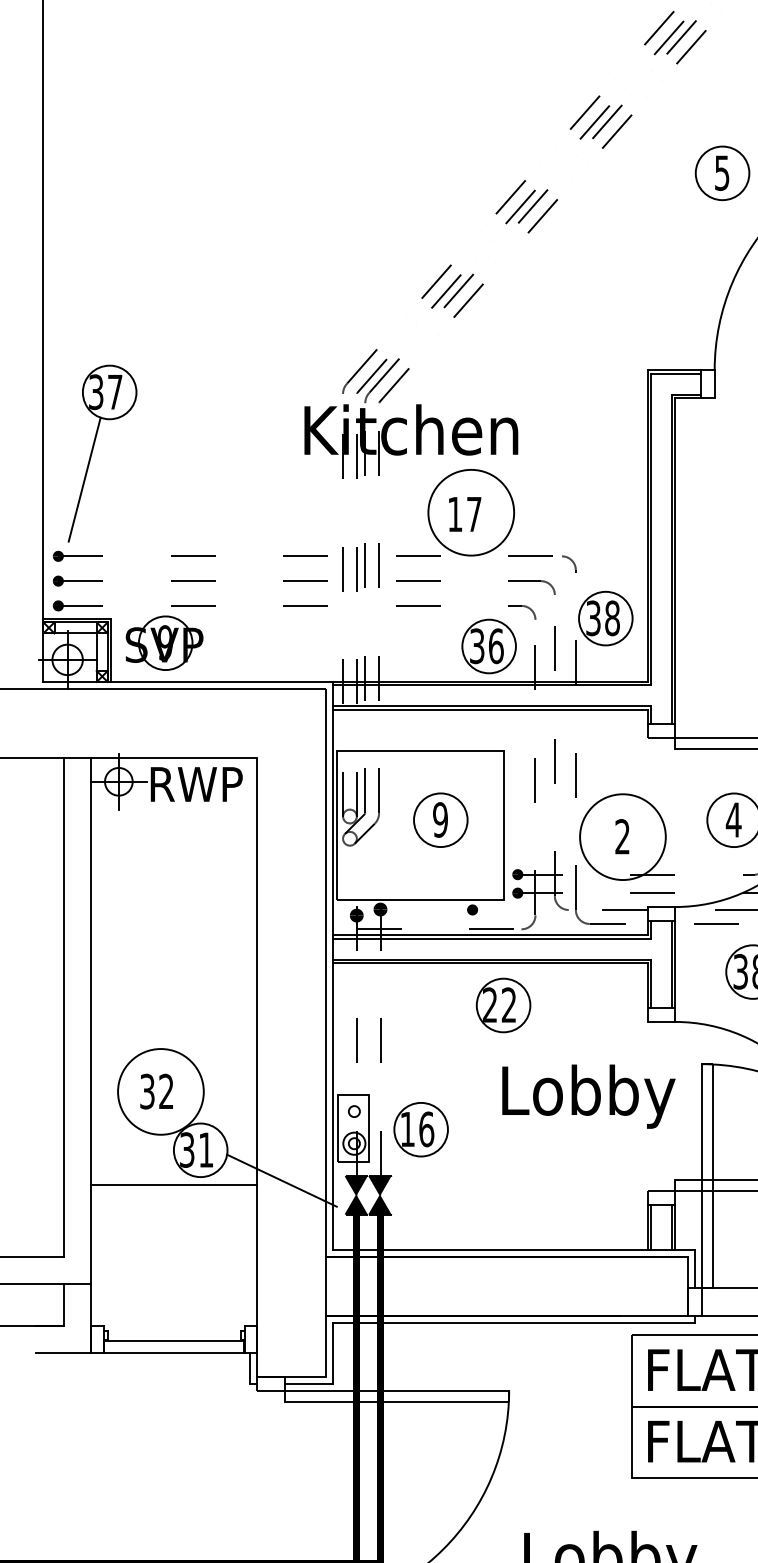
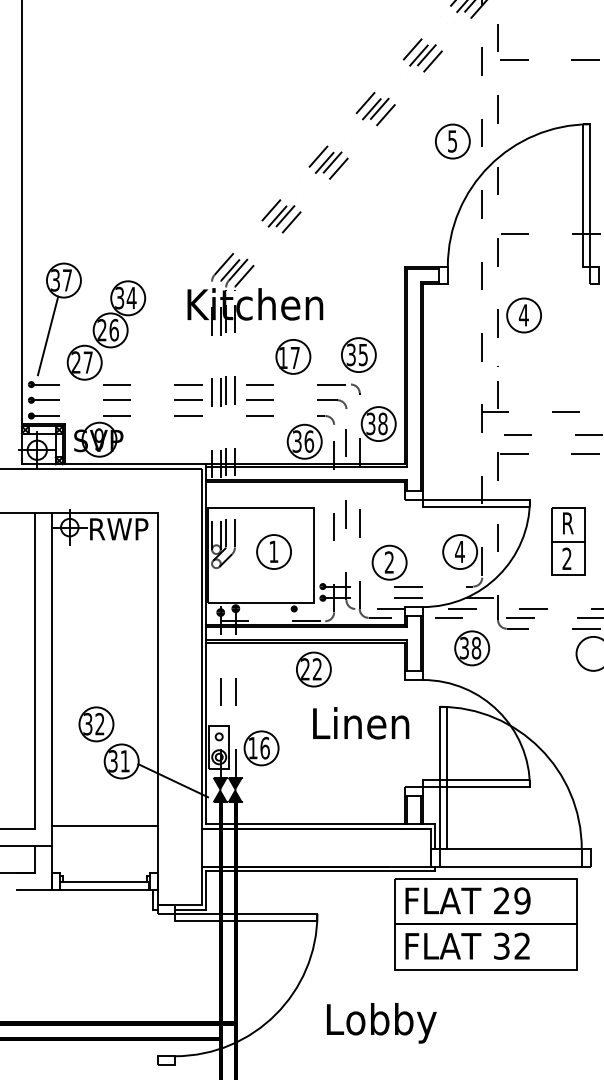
part: (176, 471) -> (106, 330), added
part: (573, 508) -> (358, 354), added
circle: (471, 512) -> (293, 356), size x0.62
text: (439, 819) -> (273, 551), 9 -> 1
circle: (622, 836) -> (389, 562), size x0.62
circle: (160, 1092) -> (96, 724), size x0.62
text: (603, 1096) -> (377, 727), Lobby -> Linen
line: (173, 1185) -> (104, 826), moved

